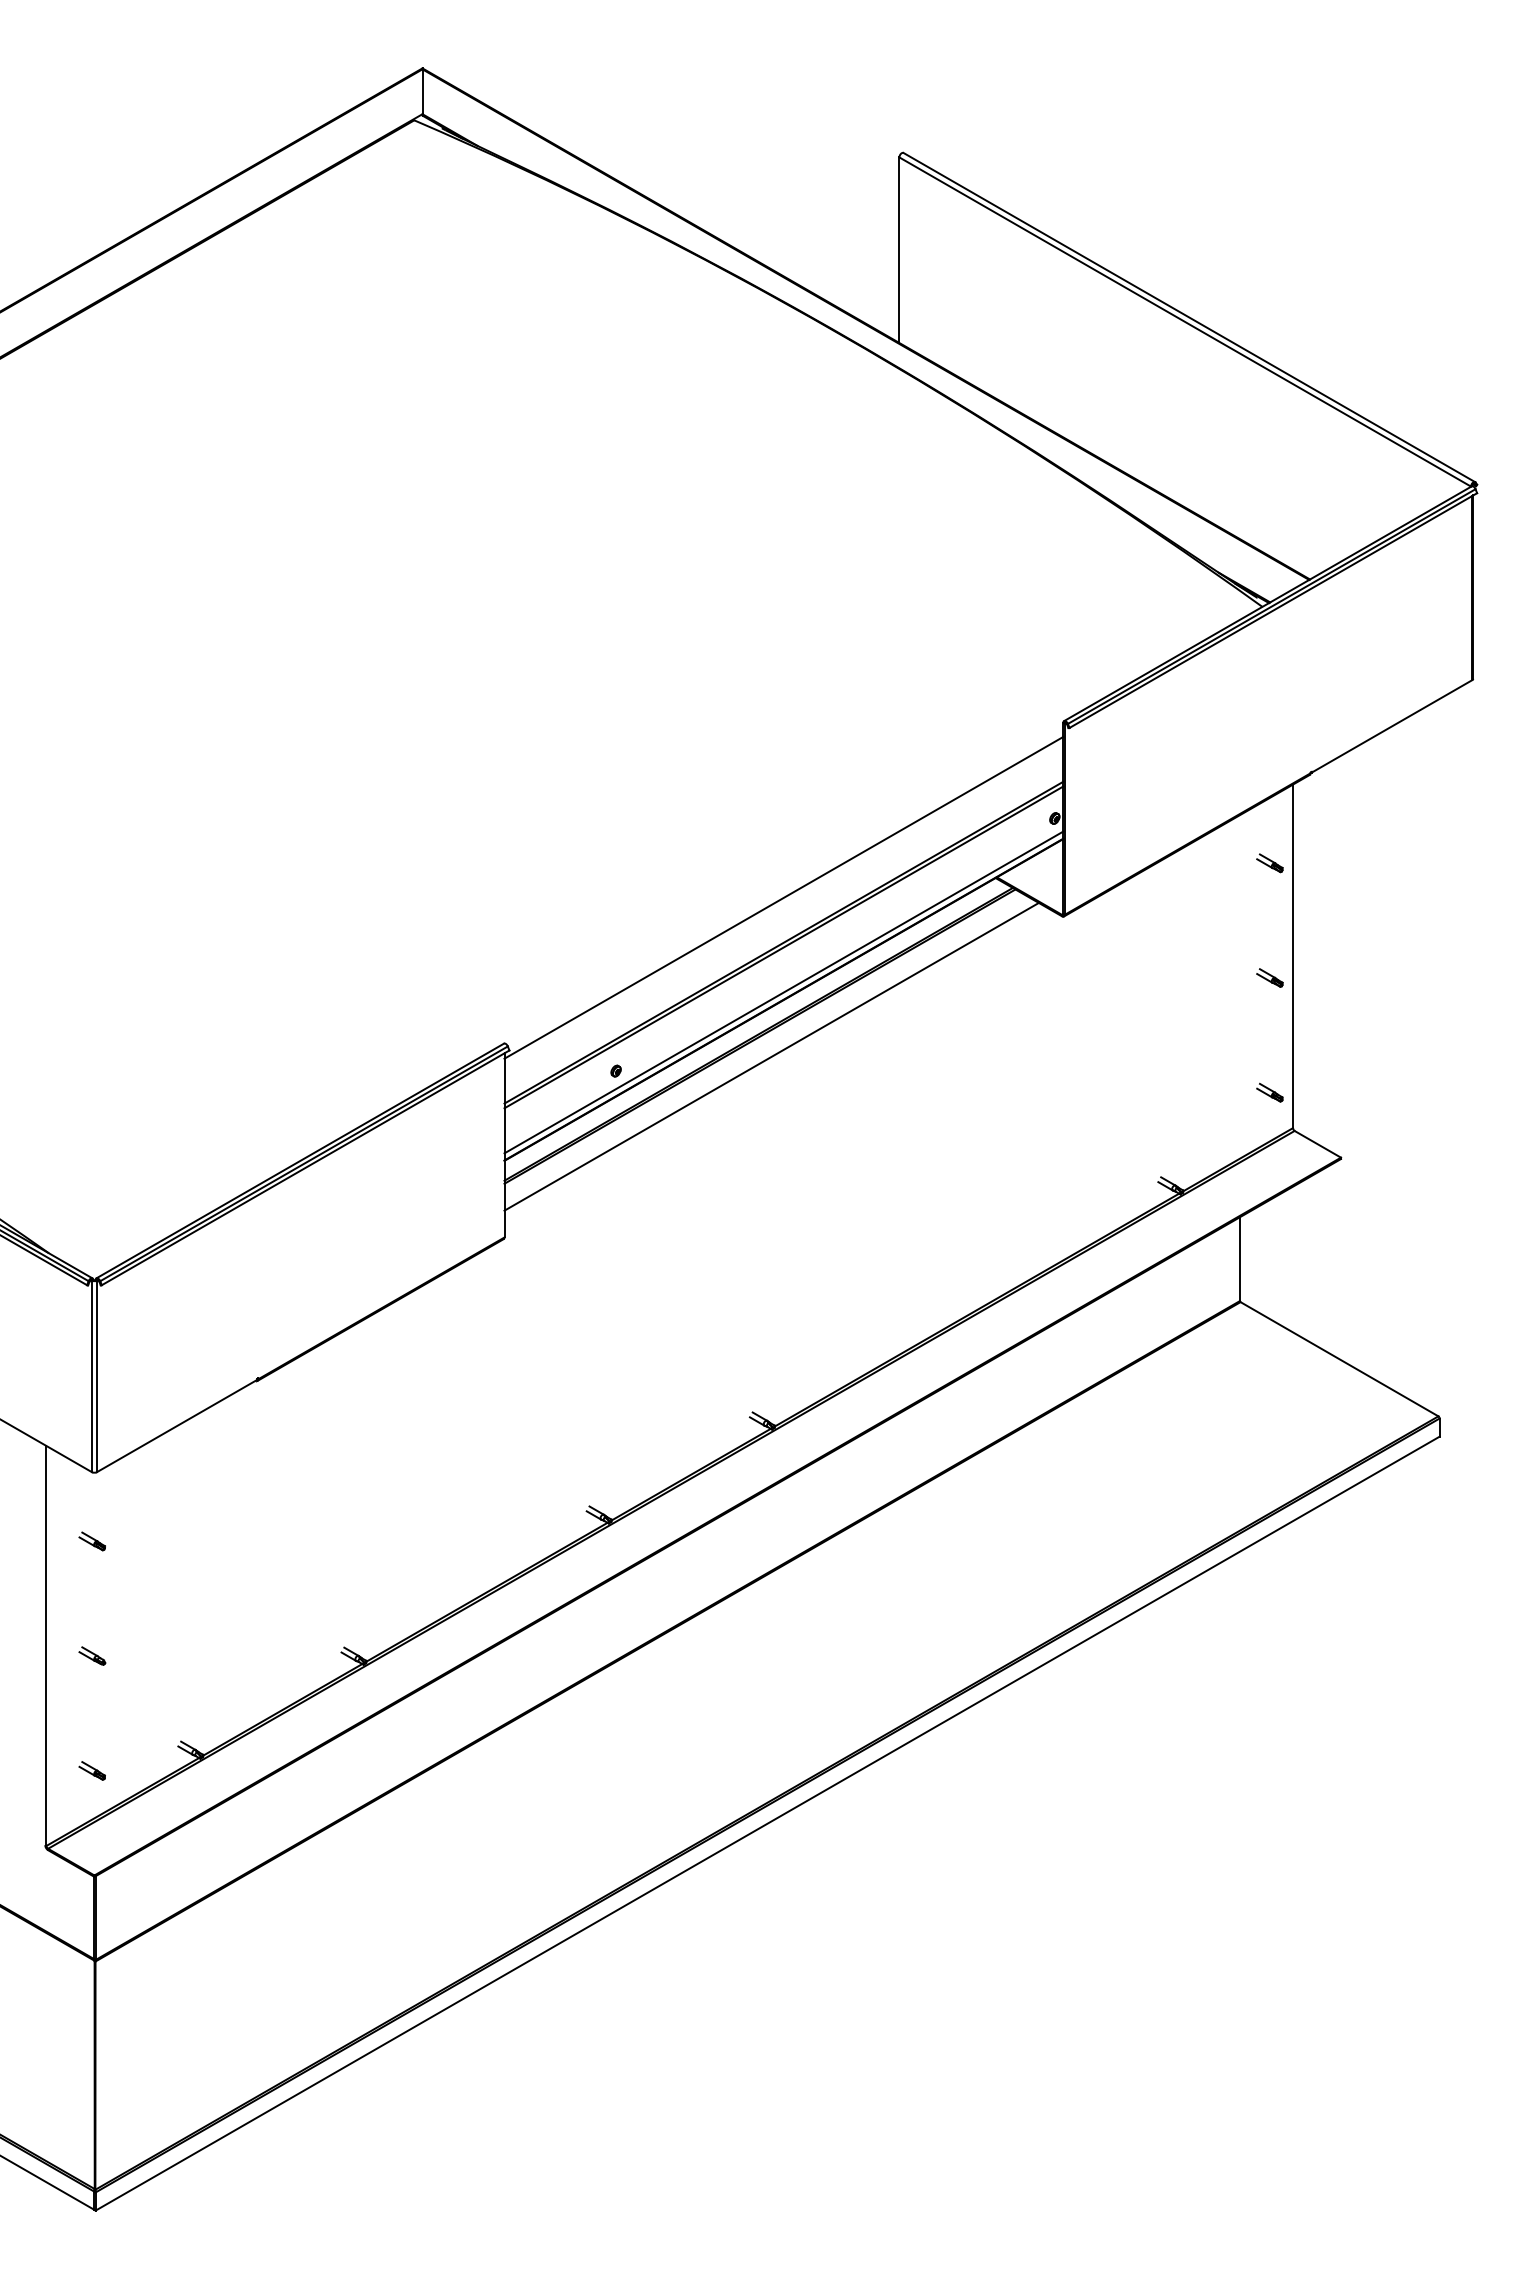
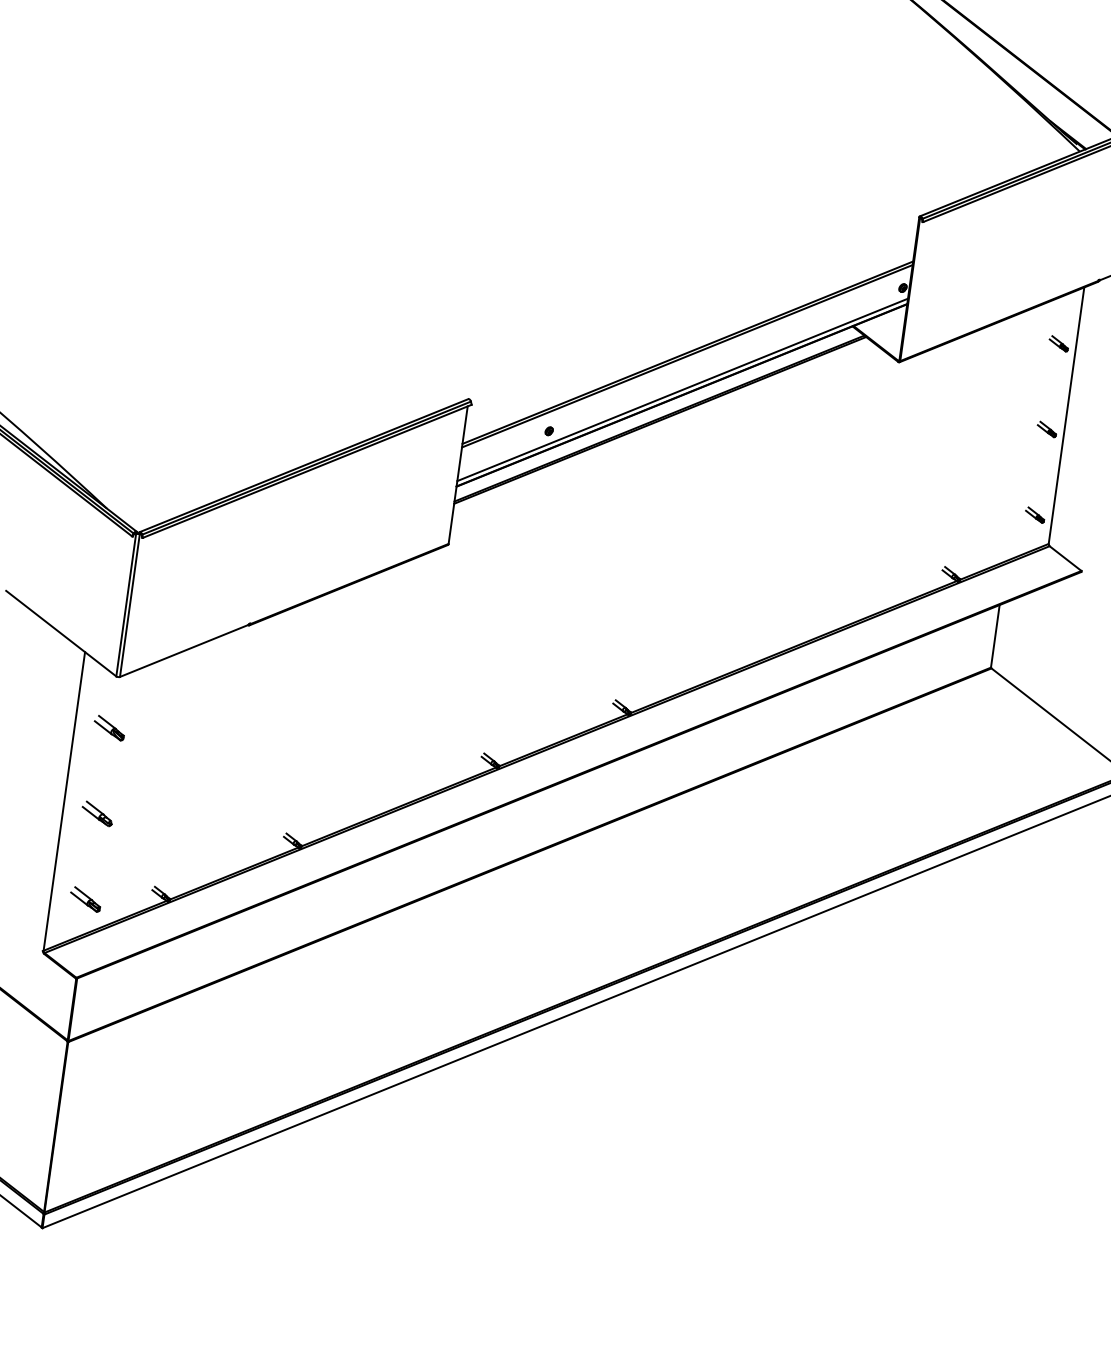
line: (783, 897) -> (692, 318), removed
line: (771, 1056) -> (666, 436), removed
part: (91, 1541) -> (108, 728), size x1.6
part: (92, 1655) -> (97, 813), size x1.6
part: (91, 1770) -> (85, 899), size x1.6

